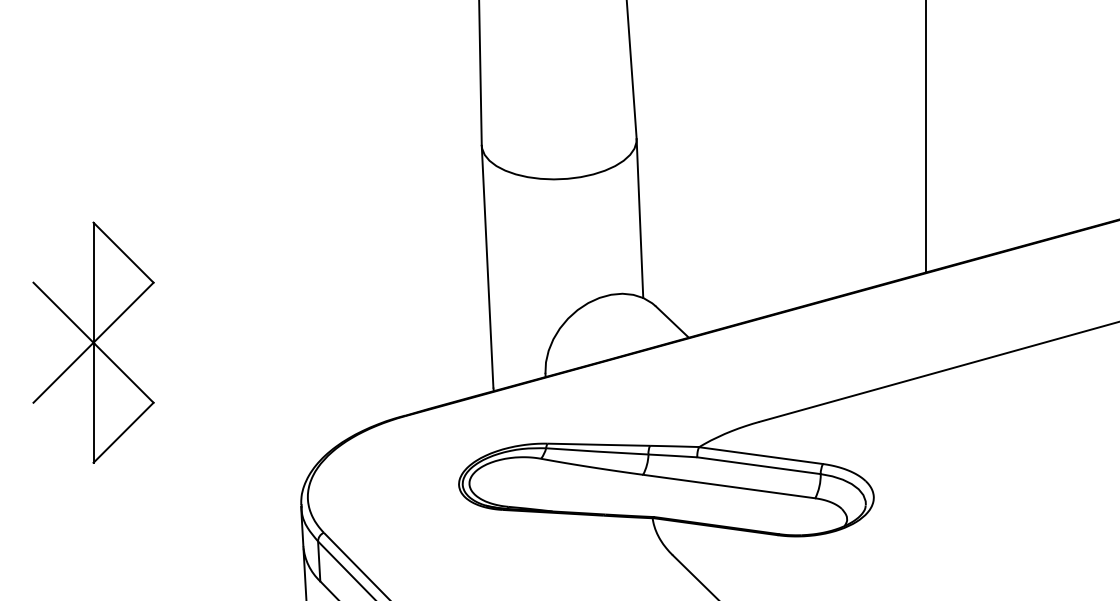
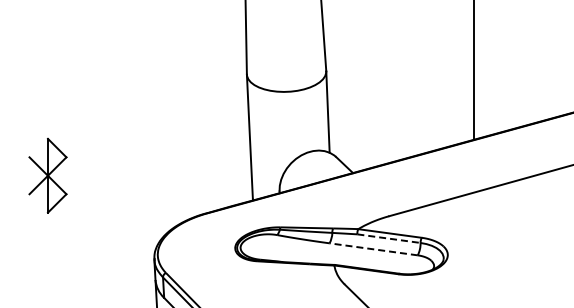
part: (92, 342) -> (47, 175), size x0.6
line: (758, 465) -> (388, 238), solid -> dashed
line: (728, 486) -> (373, 249), solid -> dashed

